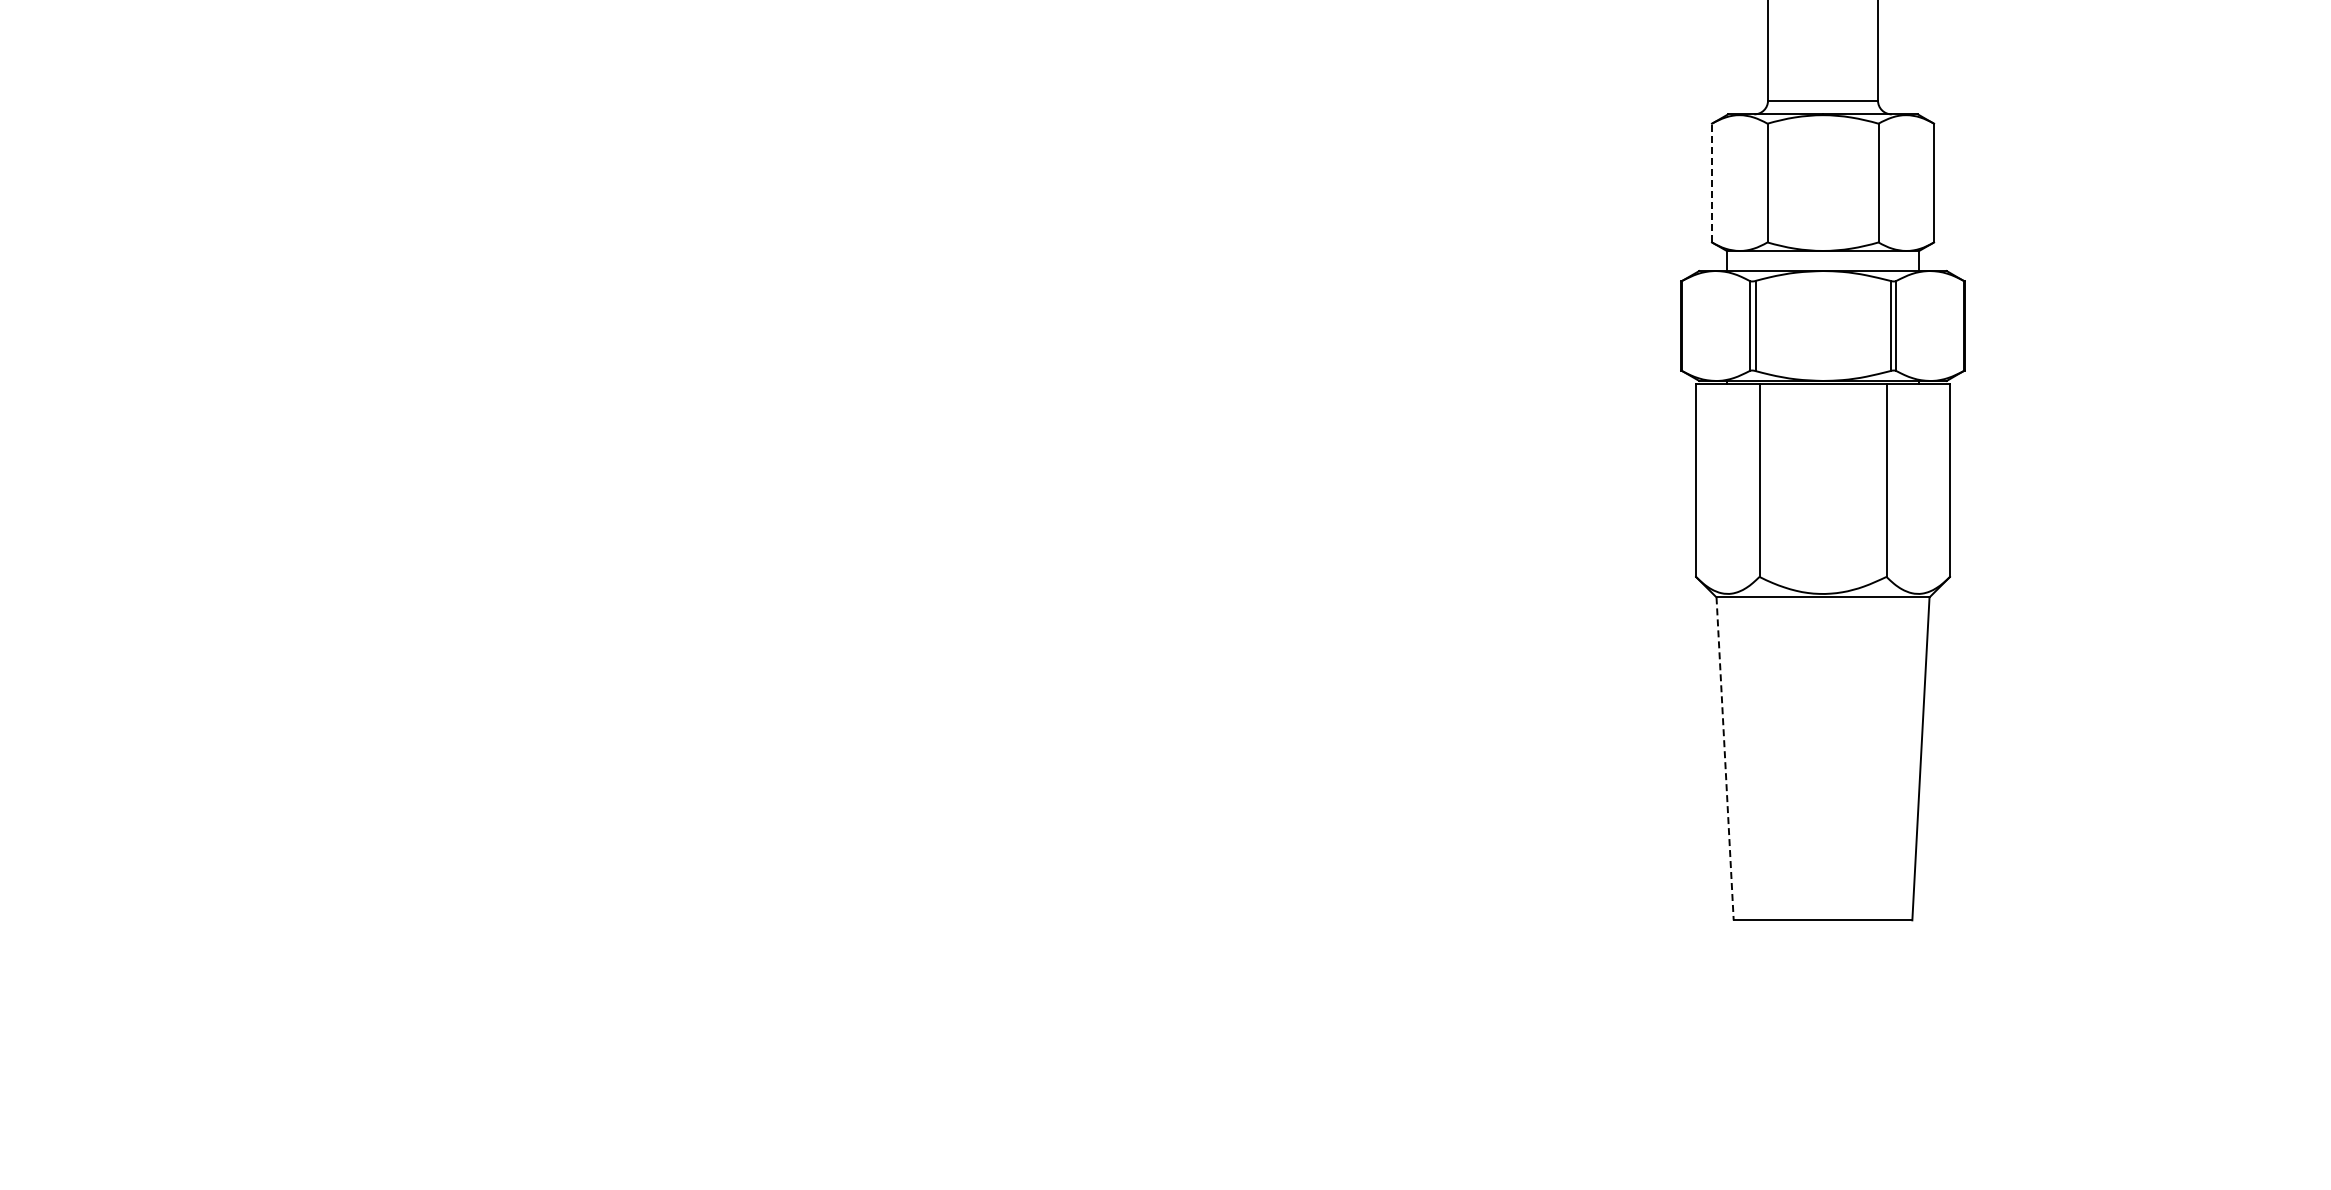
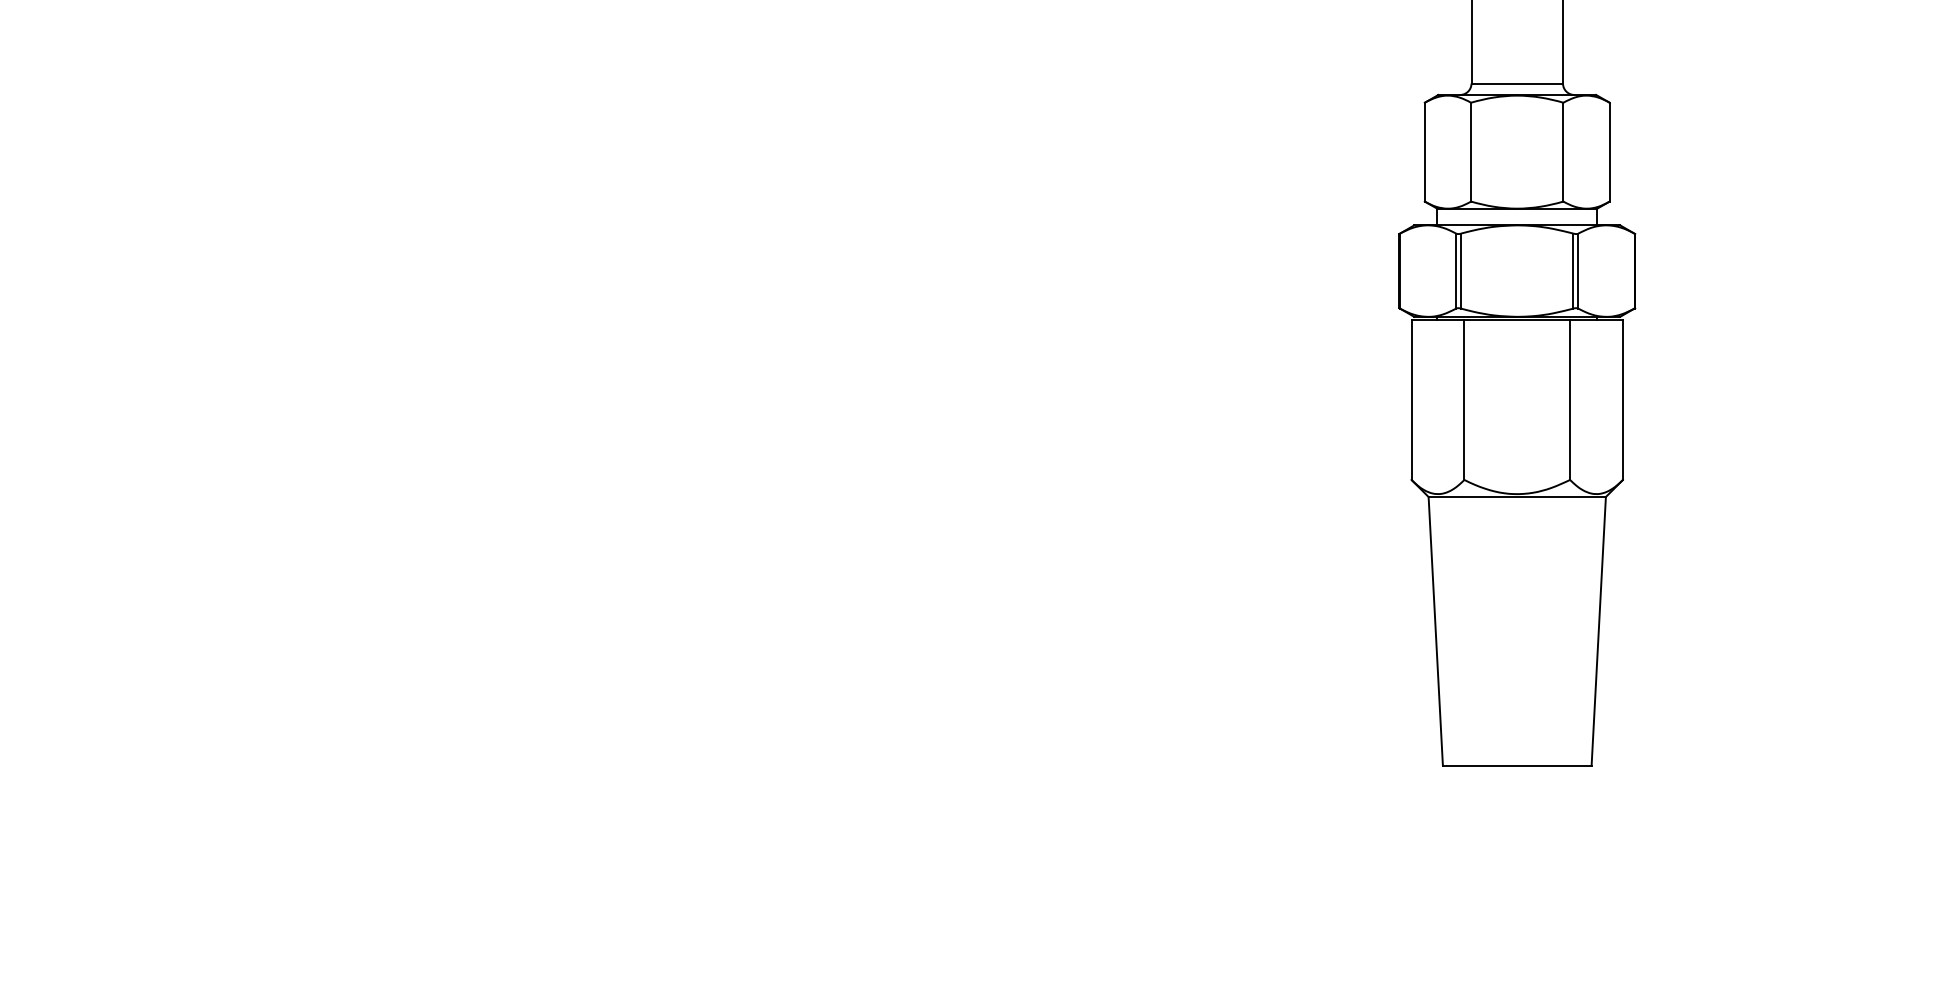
line: (1711, 182) -> (1424, 151), dashed -> solid
line: (1725, 758) -> (1436, 631), dashed -> solid

